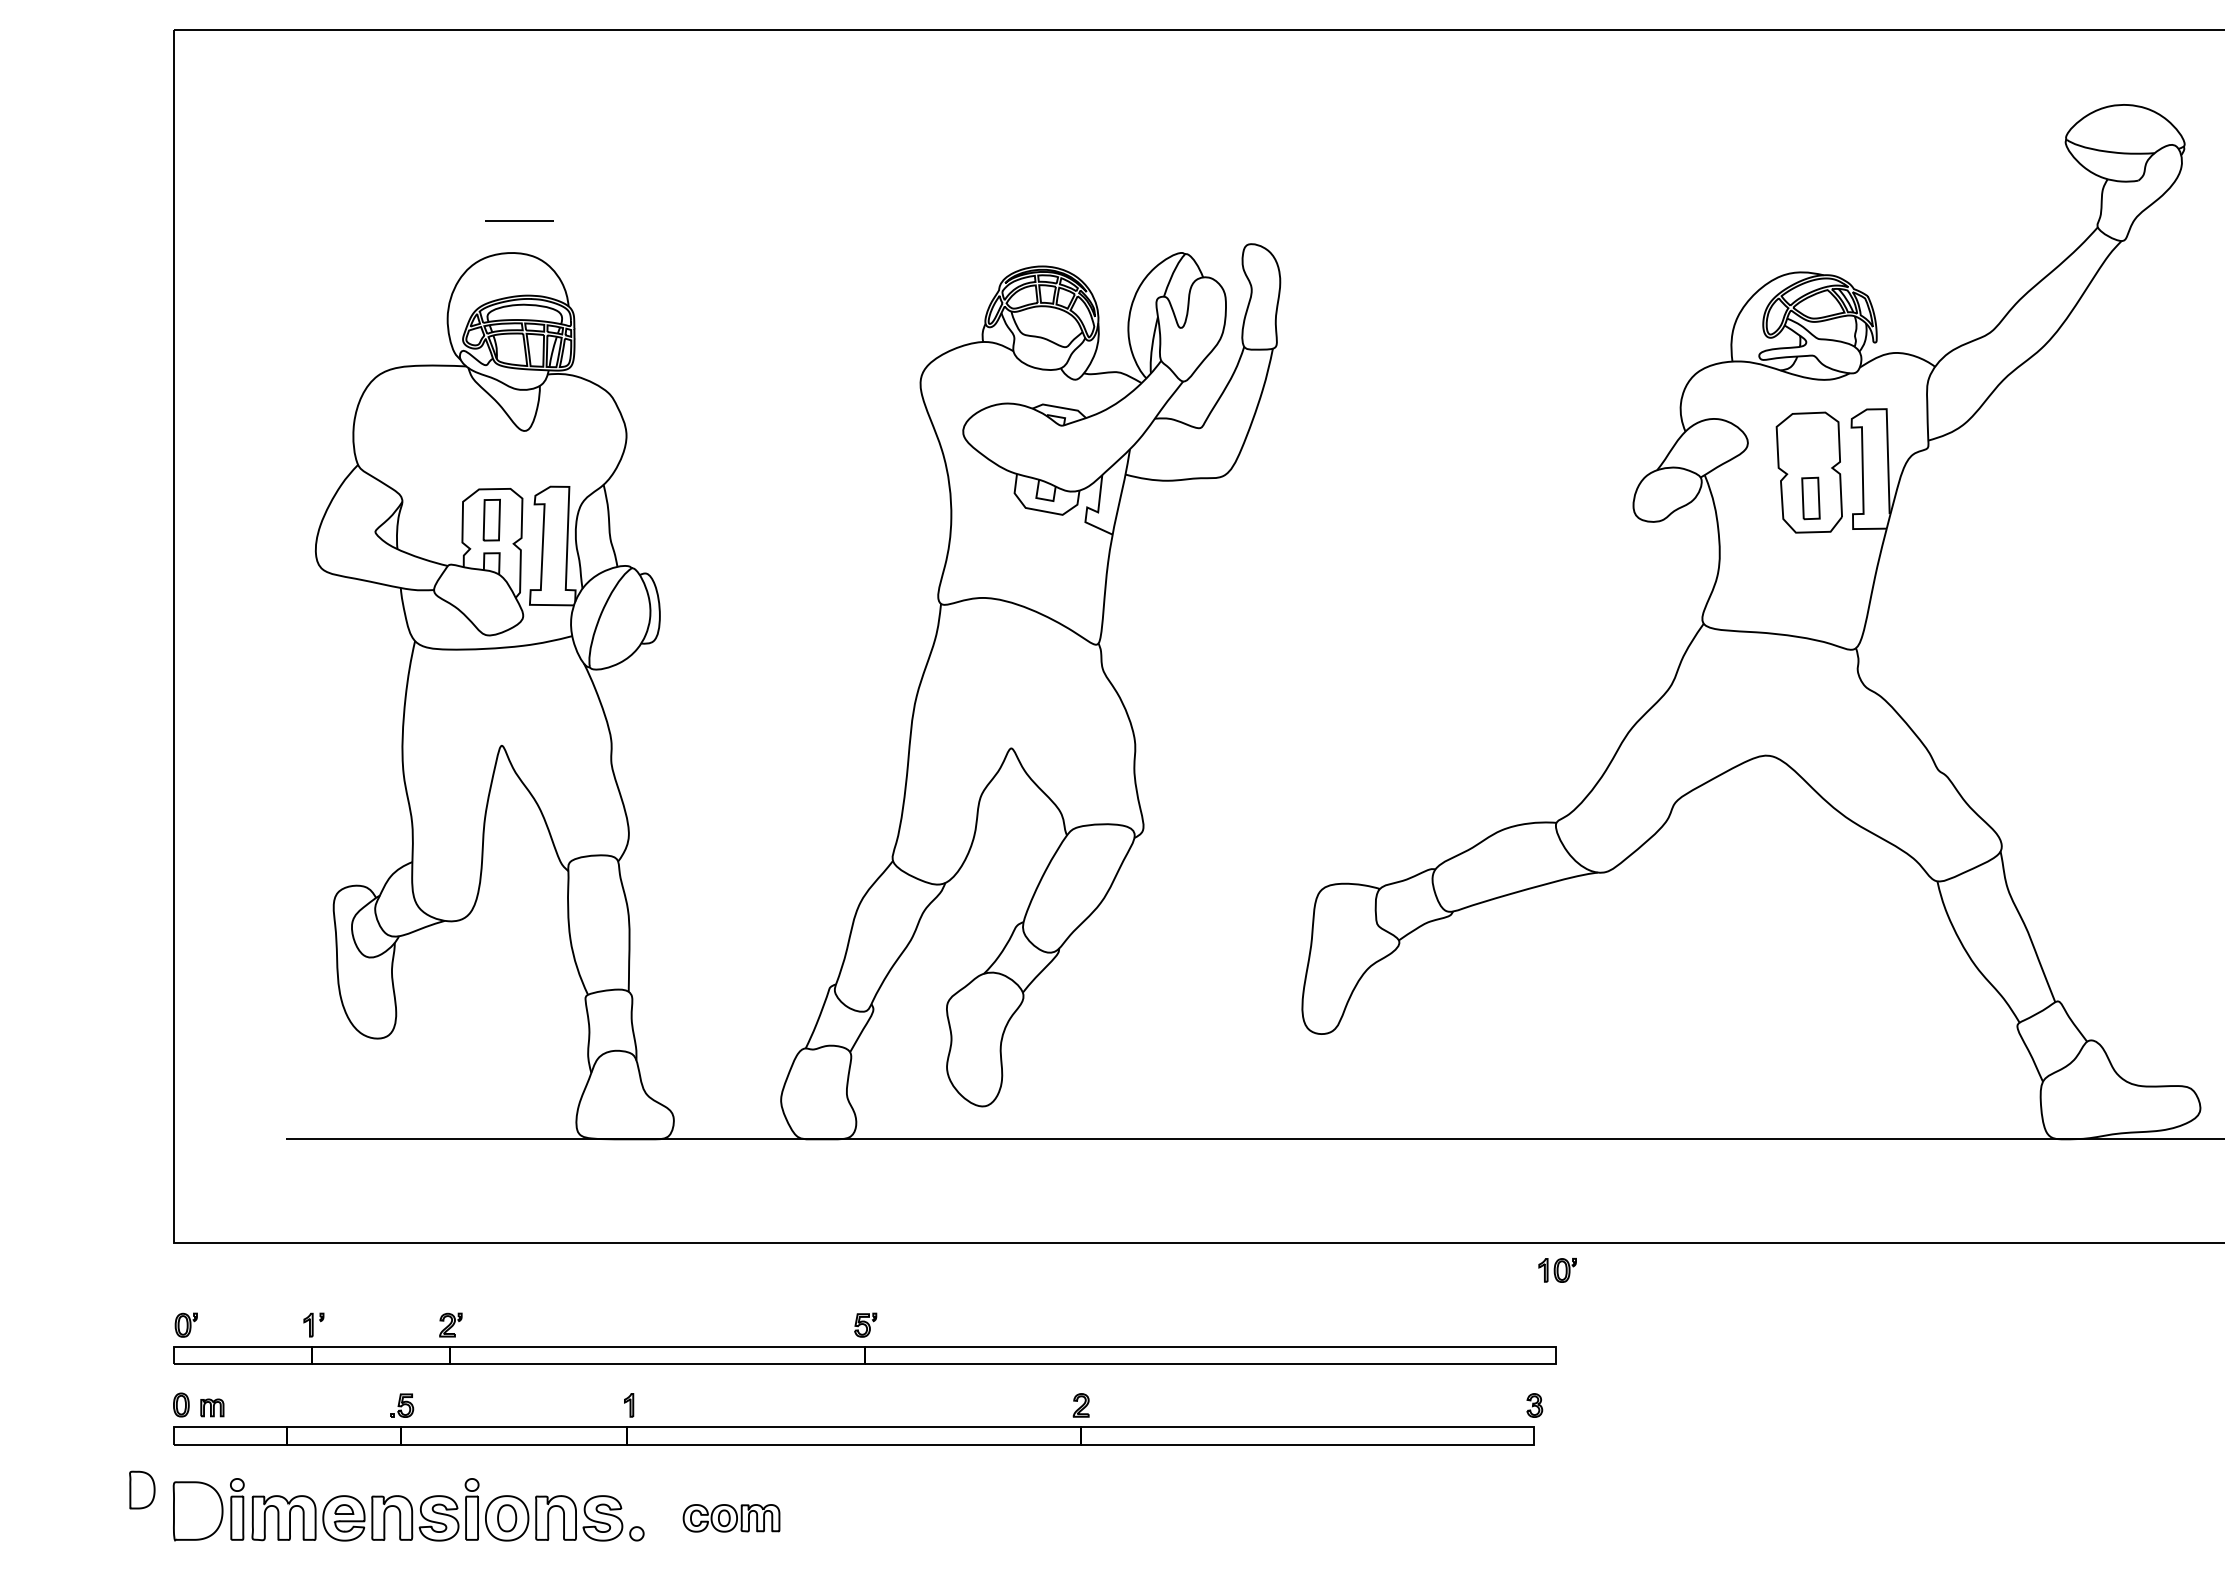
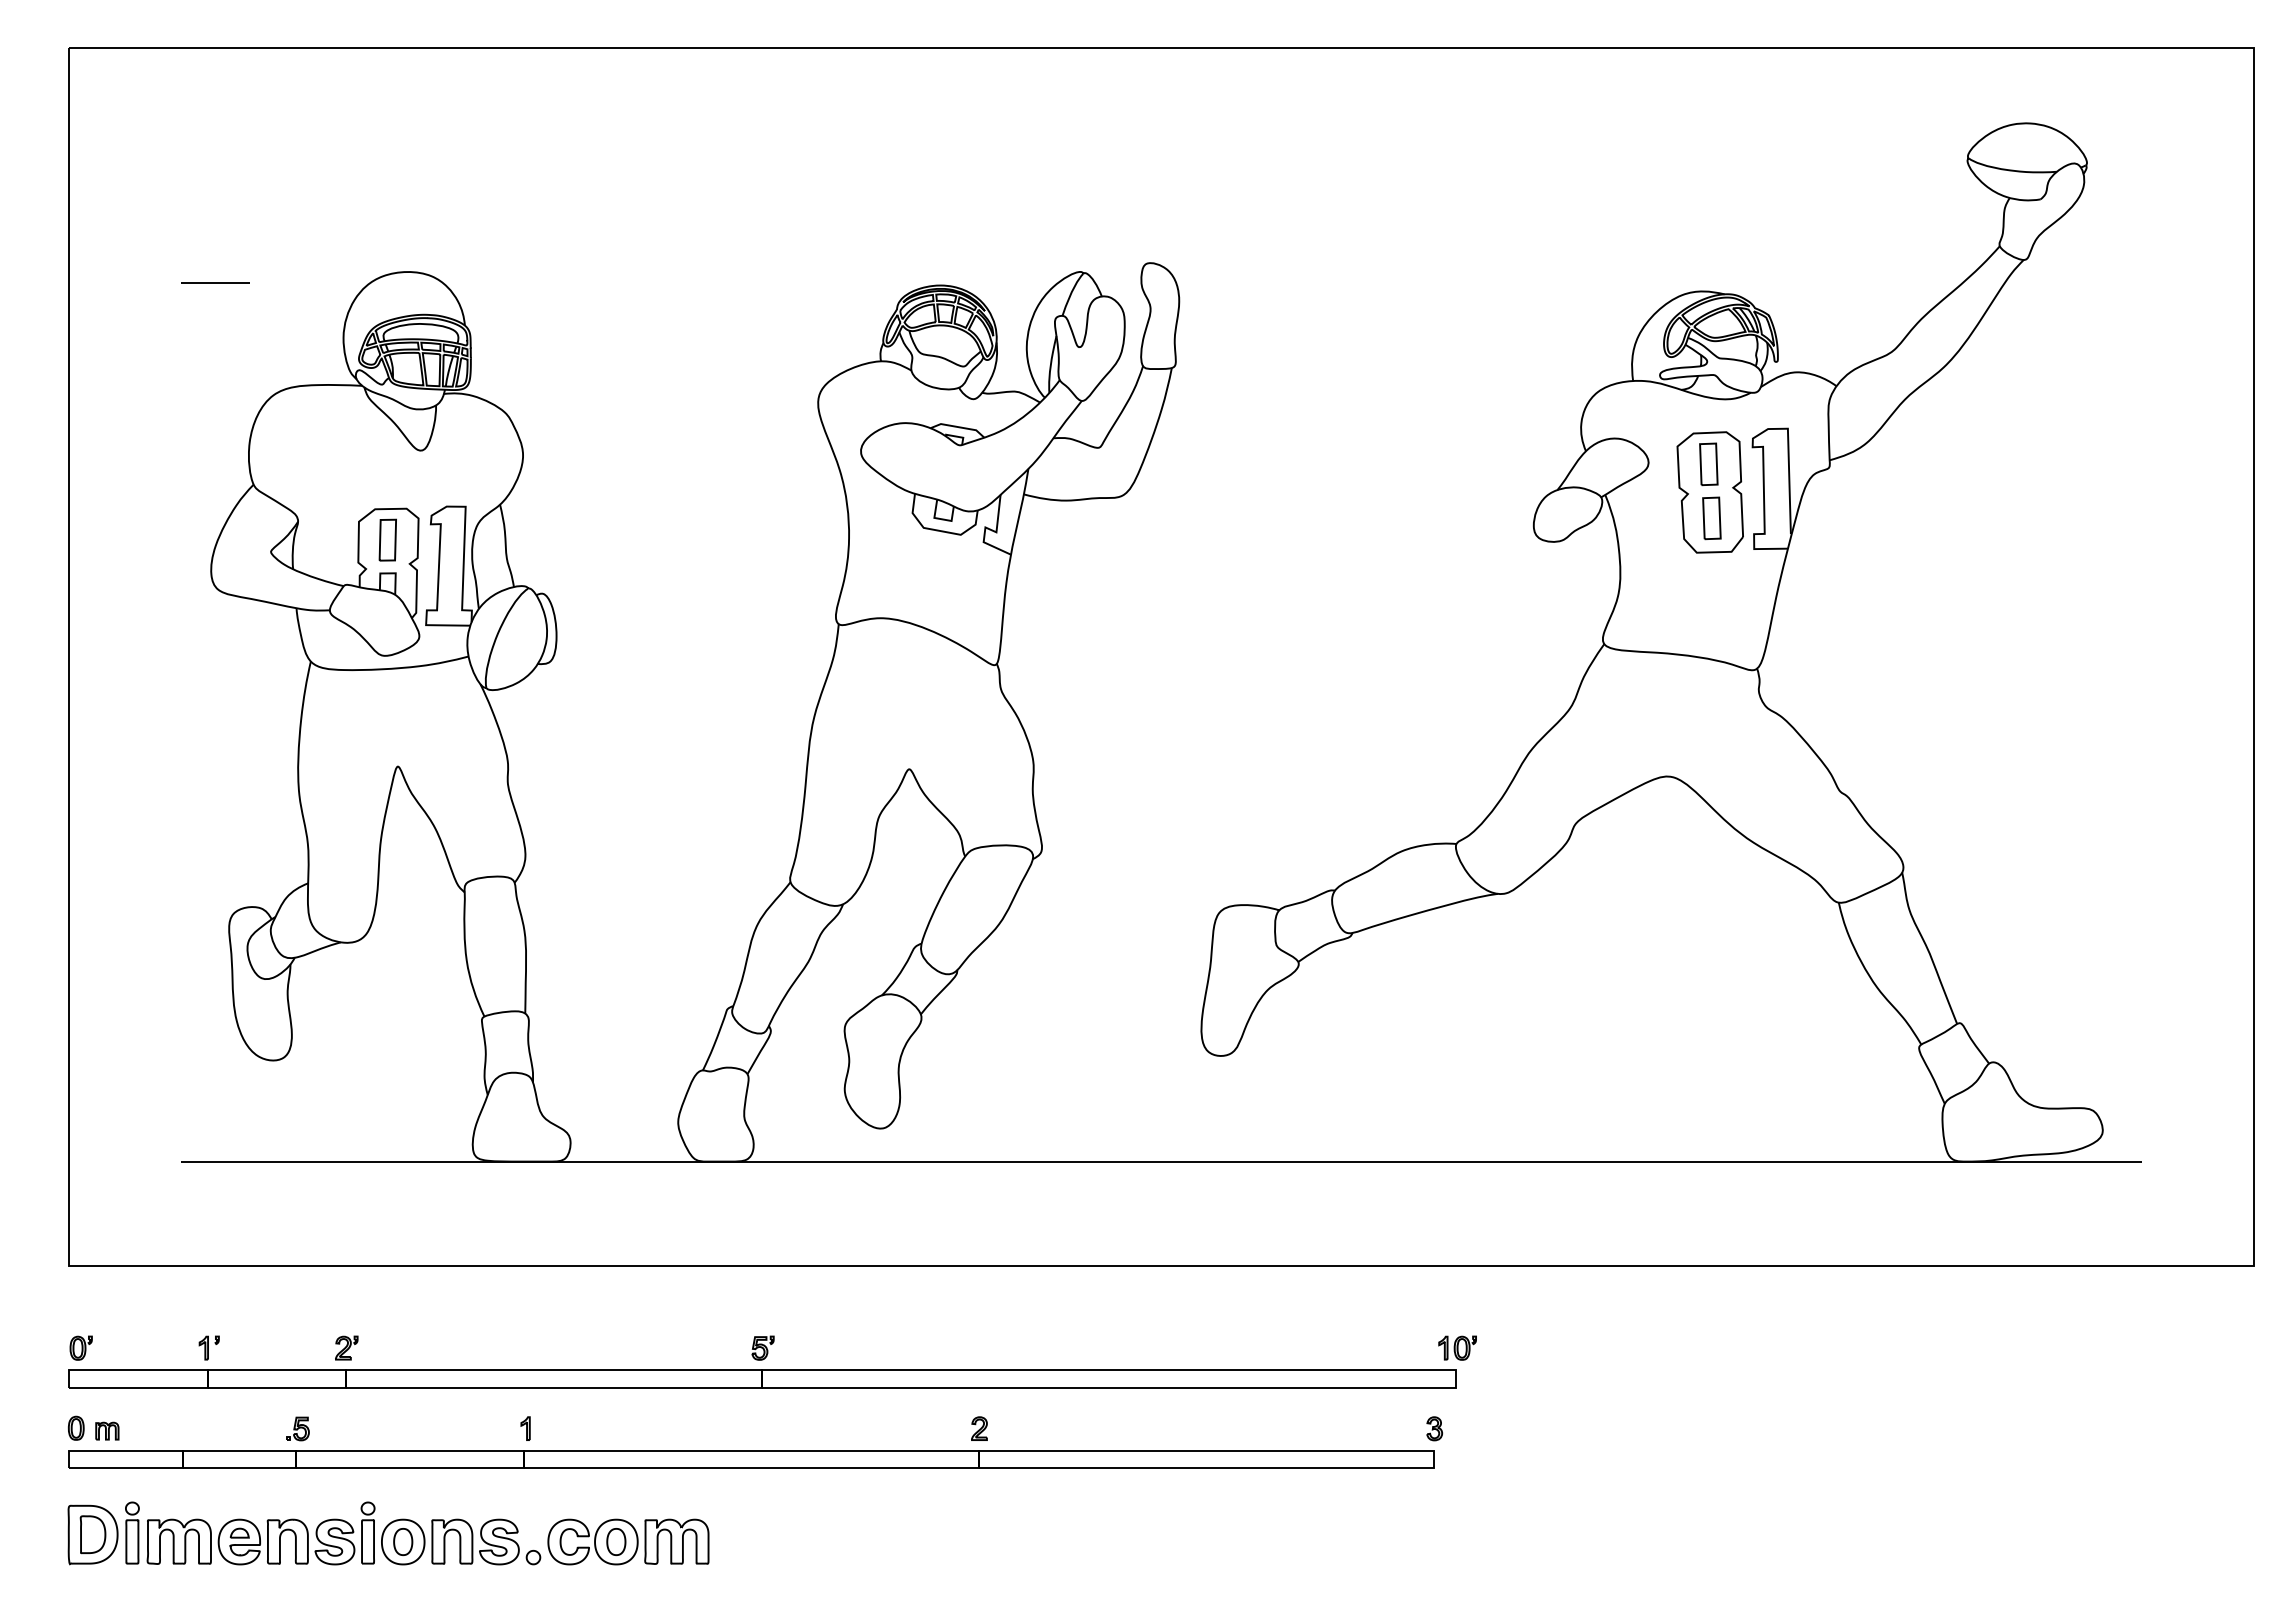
line: (519, 220) -> (215, 282), moved
part: (1807, 444) -> (1708, 464), added
part: (1557, 1269) -> (1457, 1347), moved
part: (141, 1489) -> (92, 1534), moved
part: (731, 1517) -> (628, 1541), size x1.67

